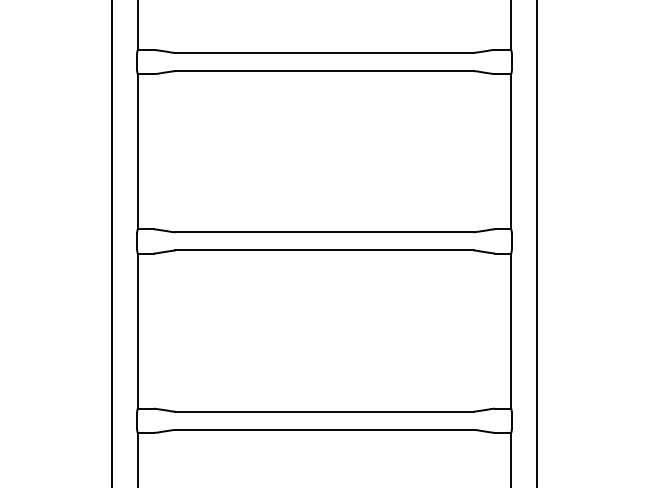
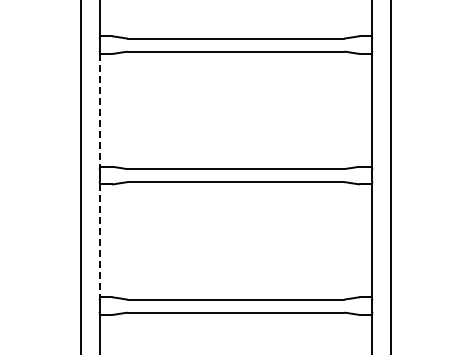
line: (138, 151) -> (100, 110), solid -> dashed
line: (138, 331) -> (100, 241), solid -> dashed

